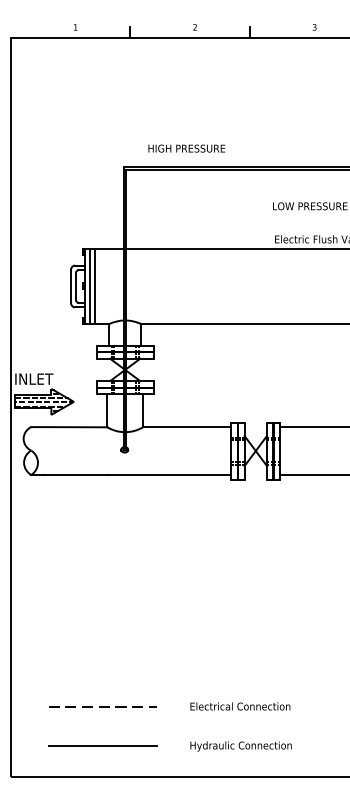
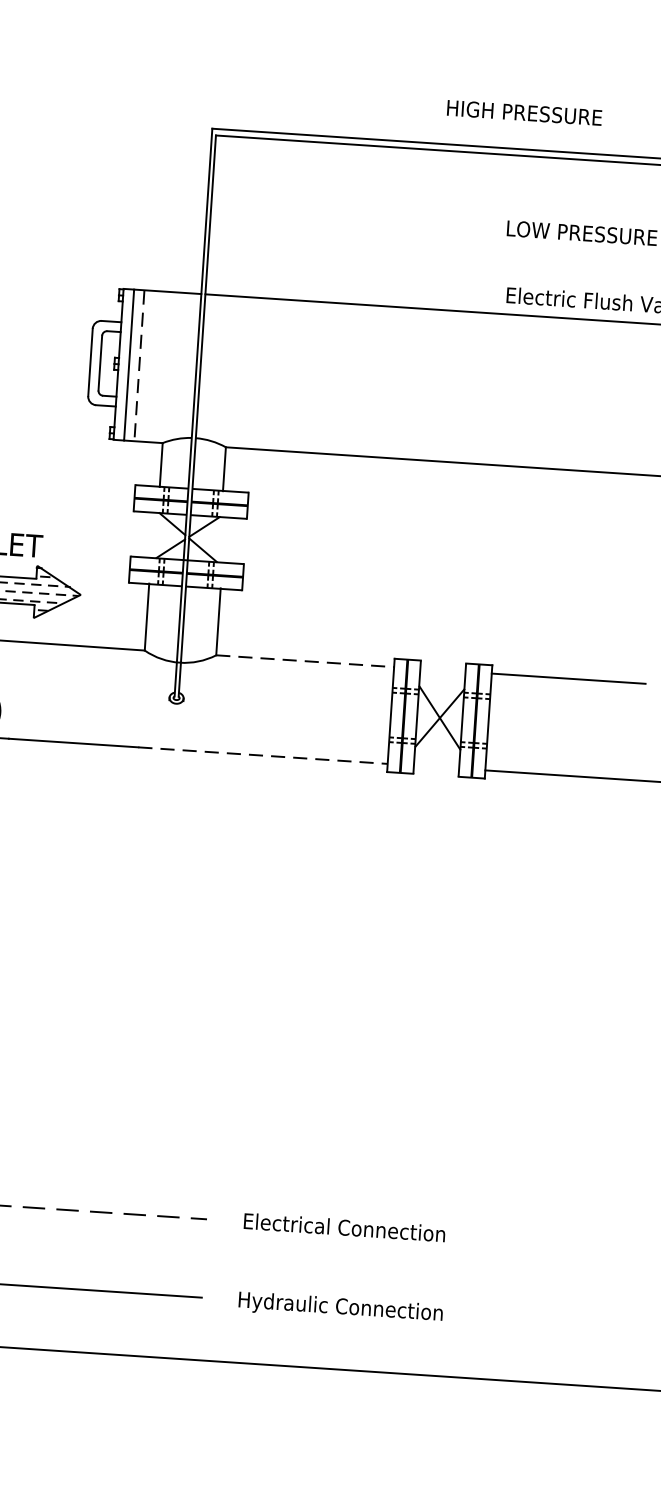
text: (186, 148) -> (523, 112), moved
line: (95, 286) -> (139, 365), solid -> dashed
line: (187, 427) -> (305, 661), solid -> dashed
line: (169, 475) -> (263, 755), solid -> dashed
text: (240, 726) -> (342, 1267), moved

